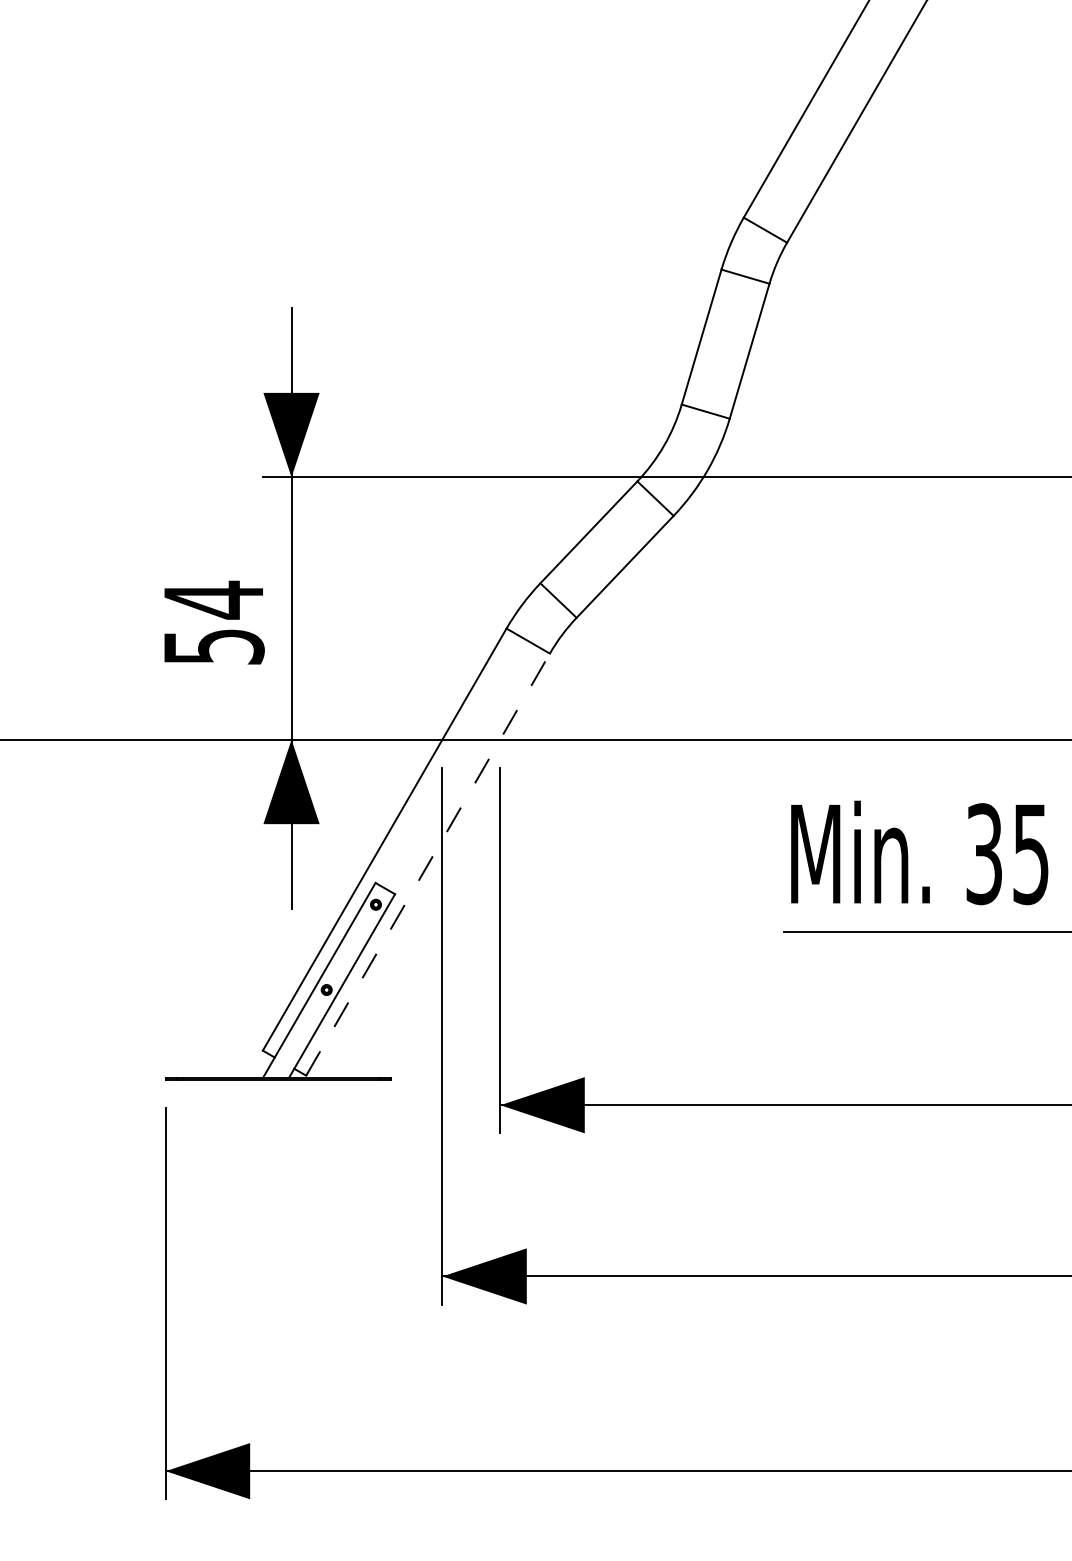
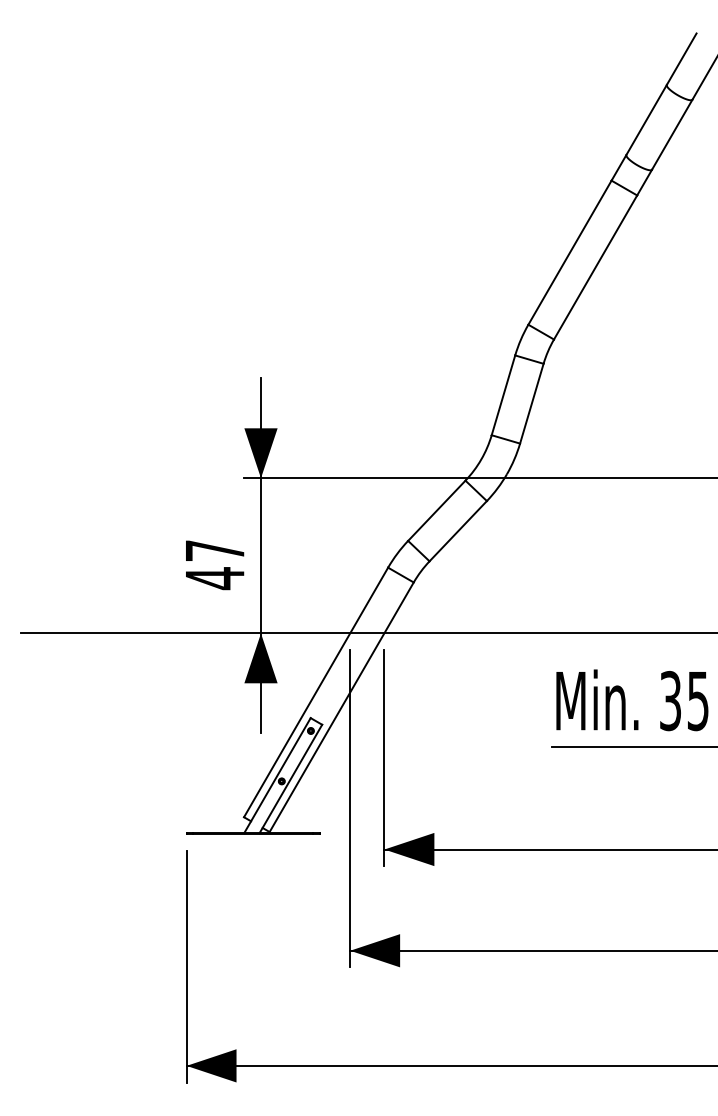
text: (214, 623) -> (215, 564), 54 -> 47
line: (427, 863) -> (341, 706), dashed -> solid

